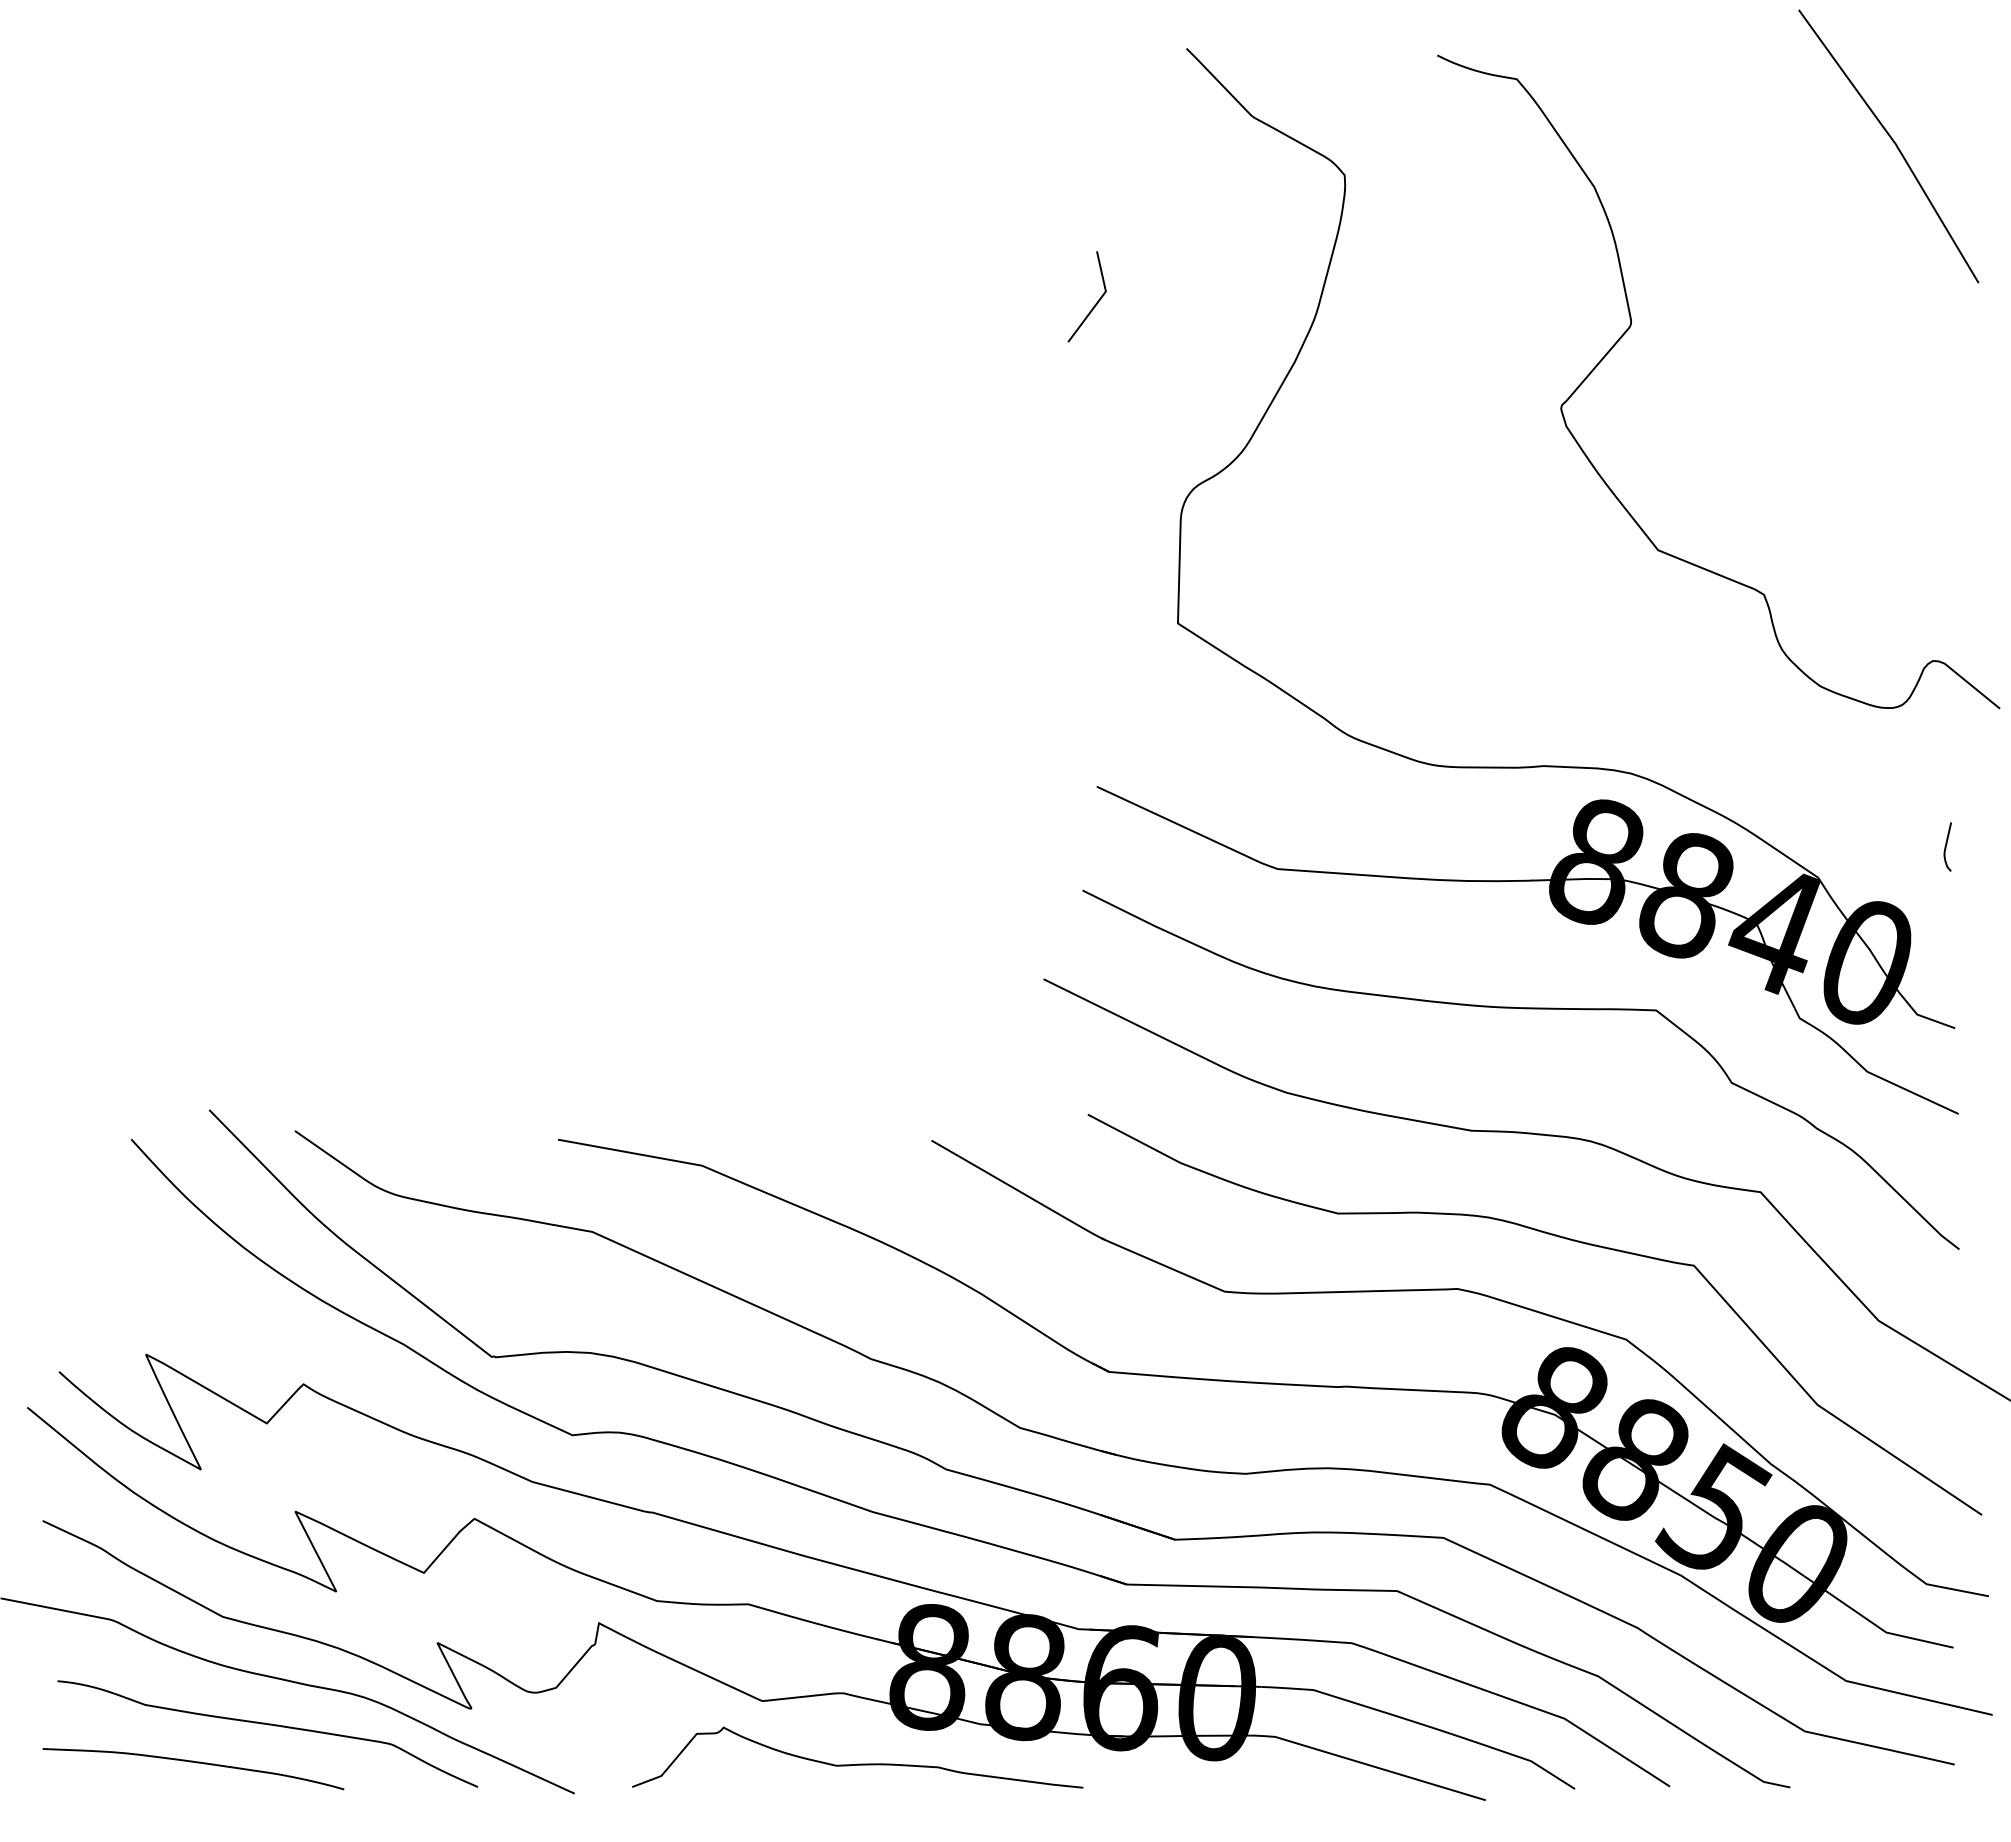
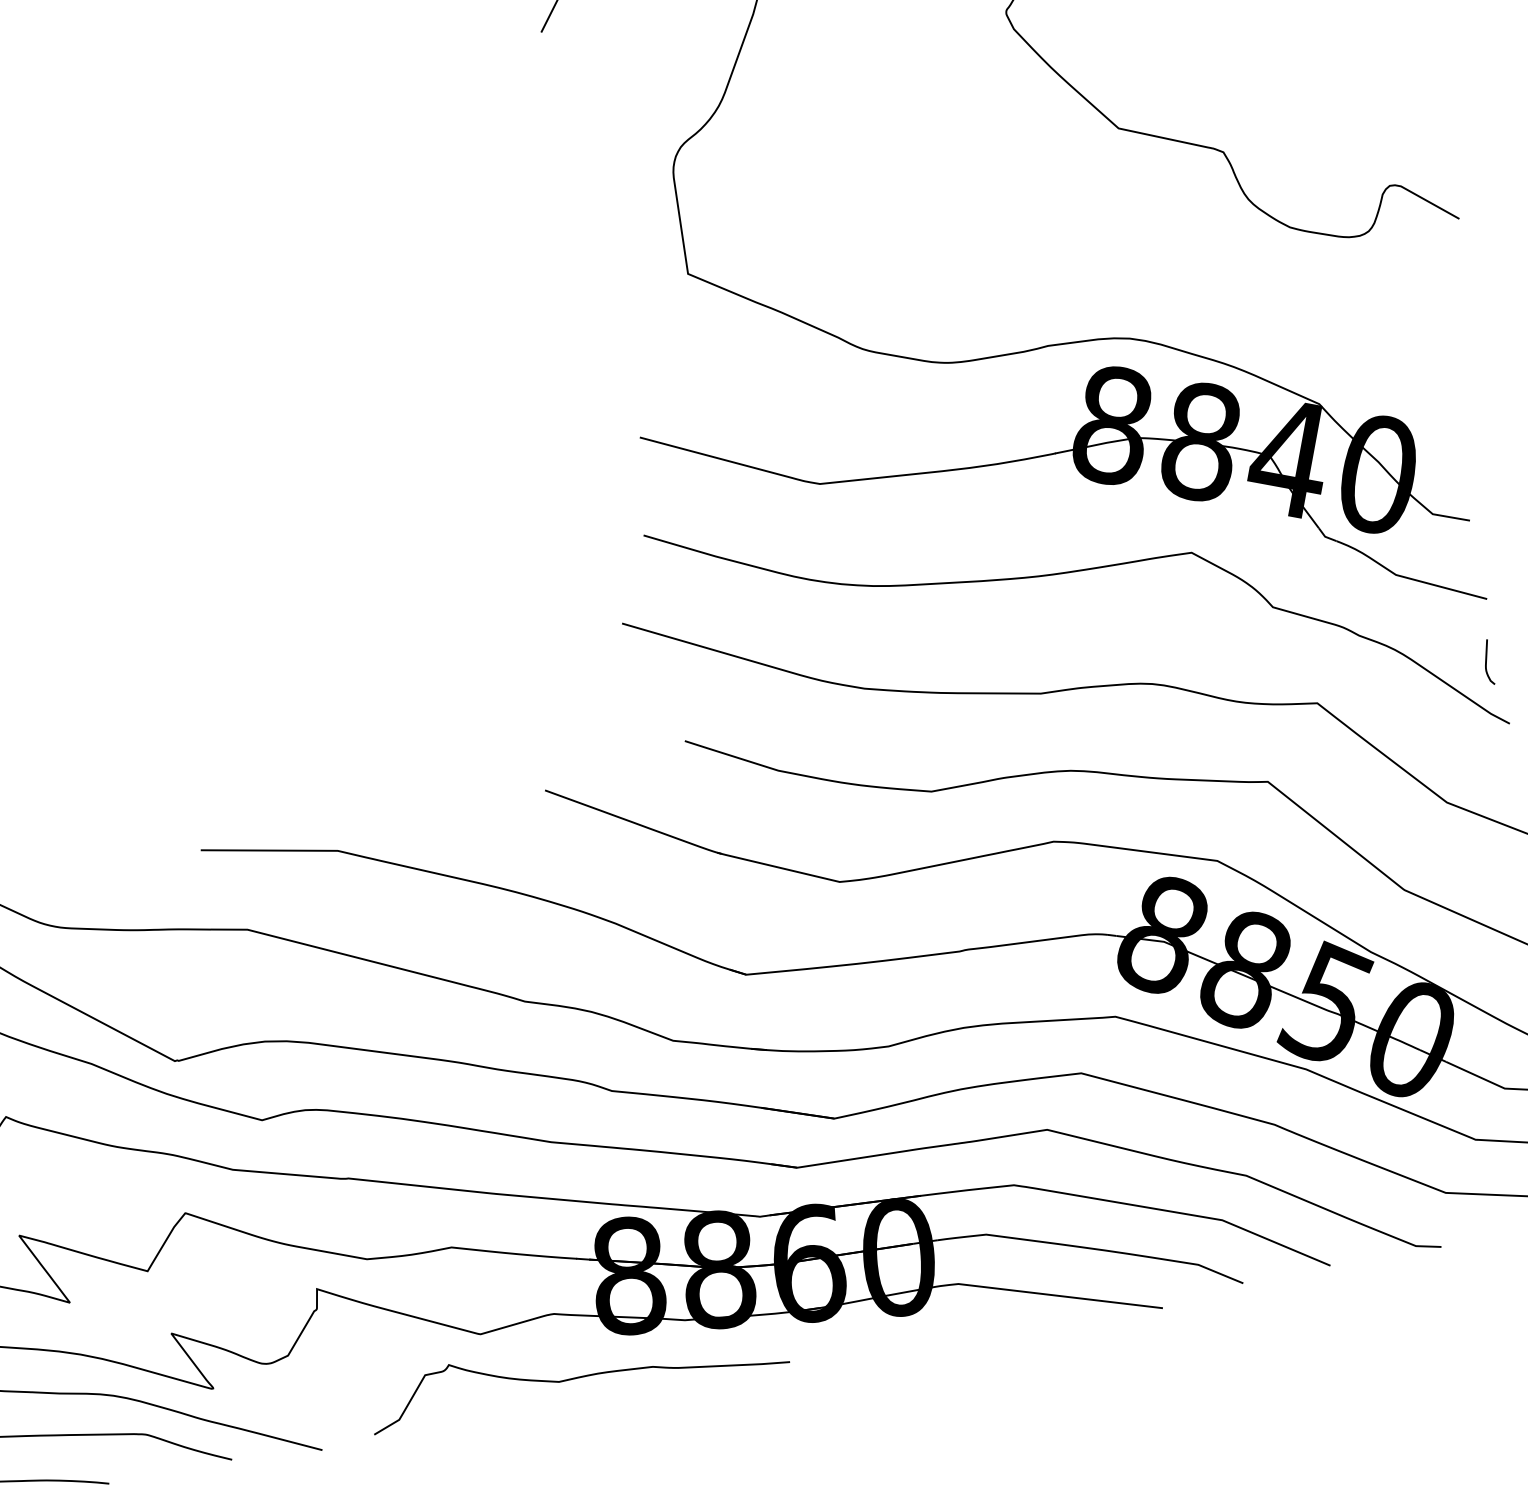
curve: (1946, 846) -> (1486, 662), moved

